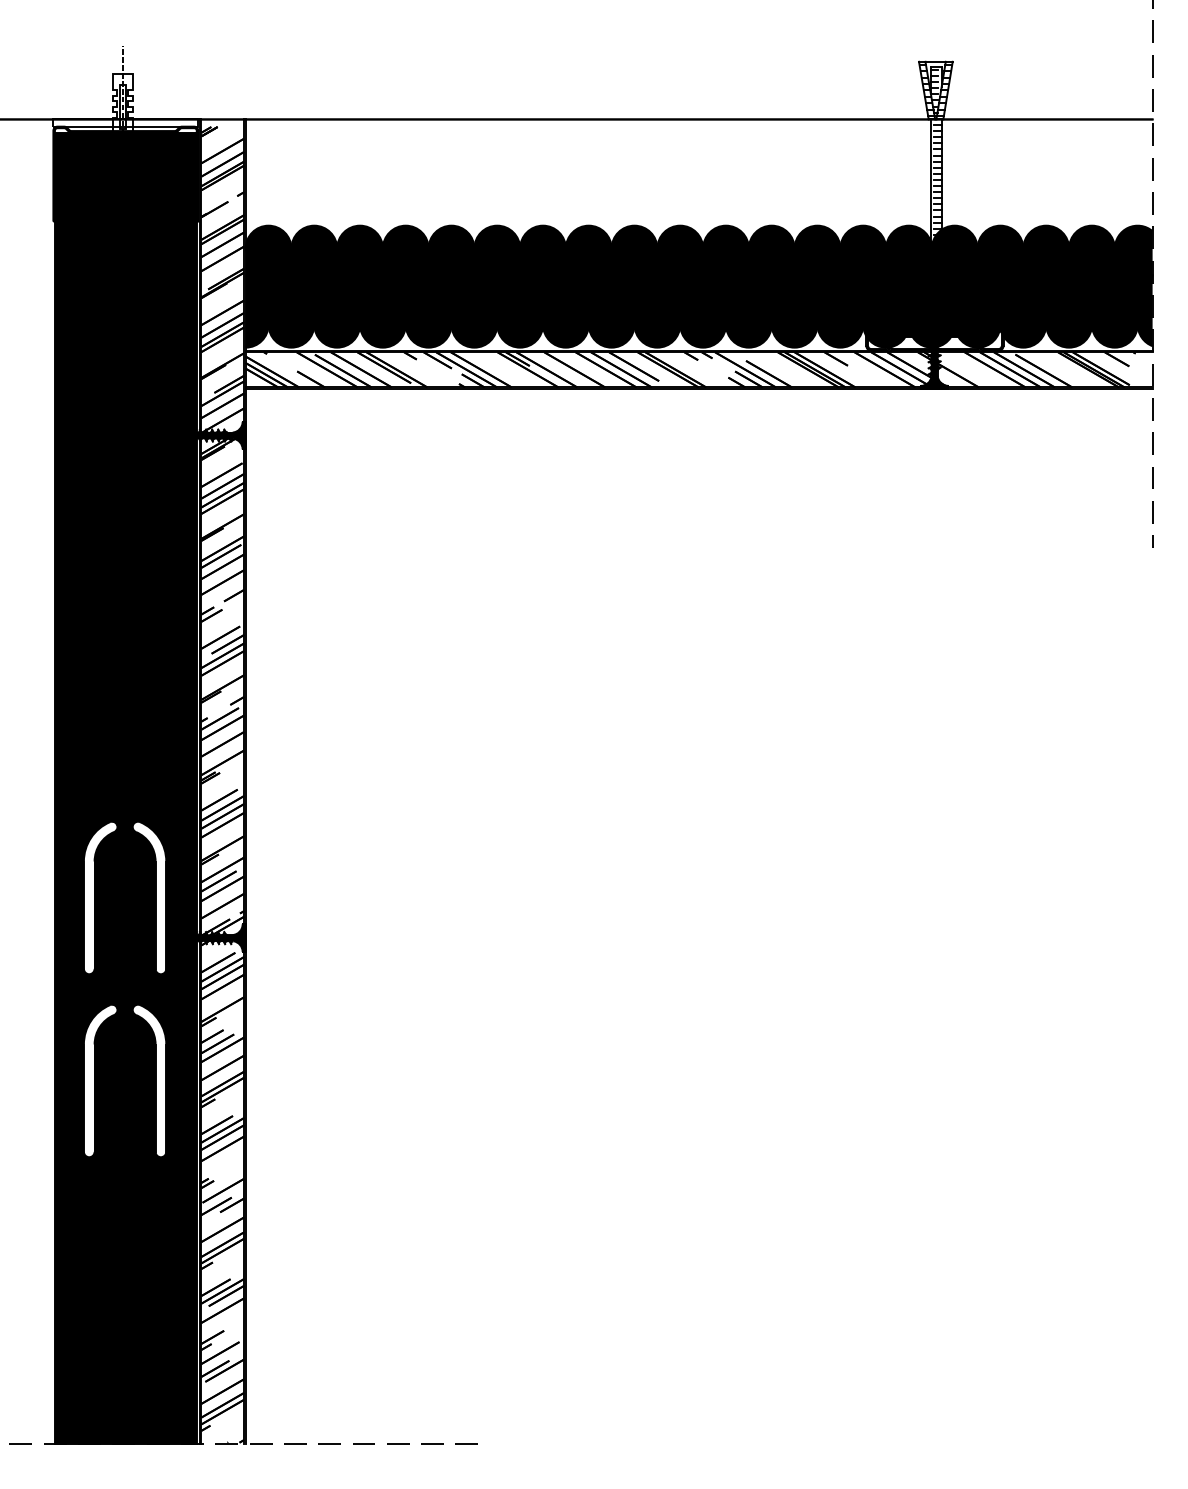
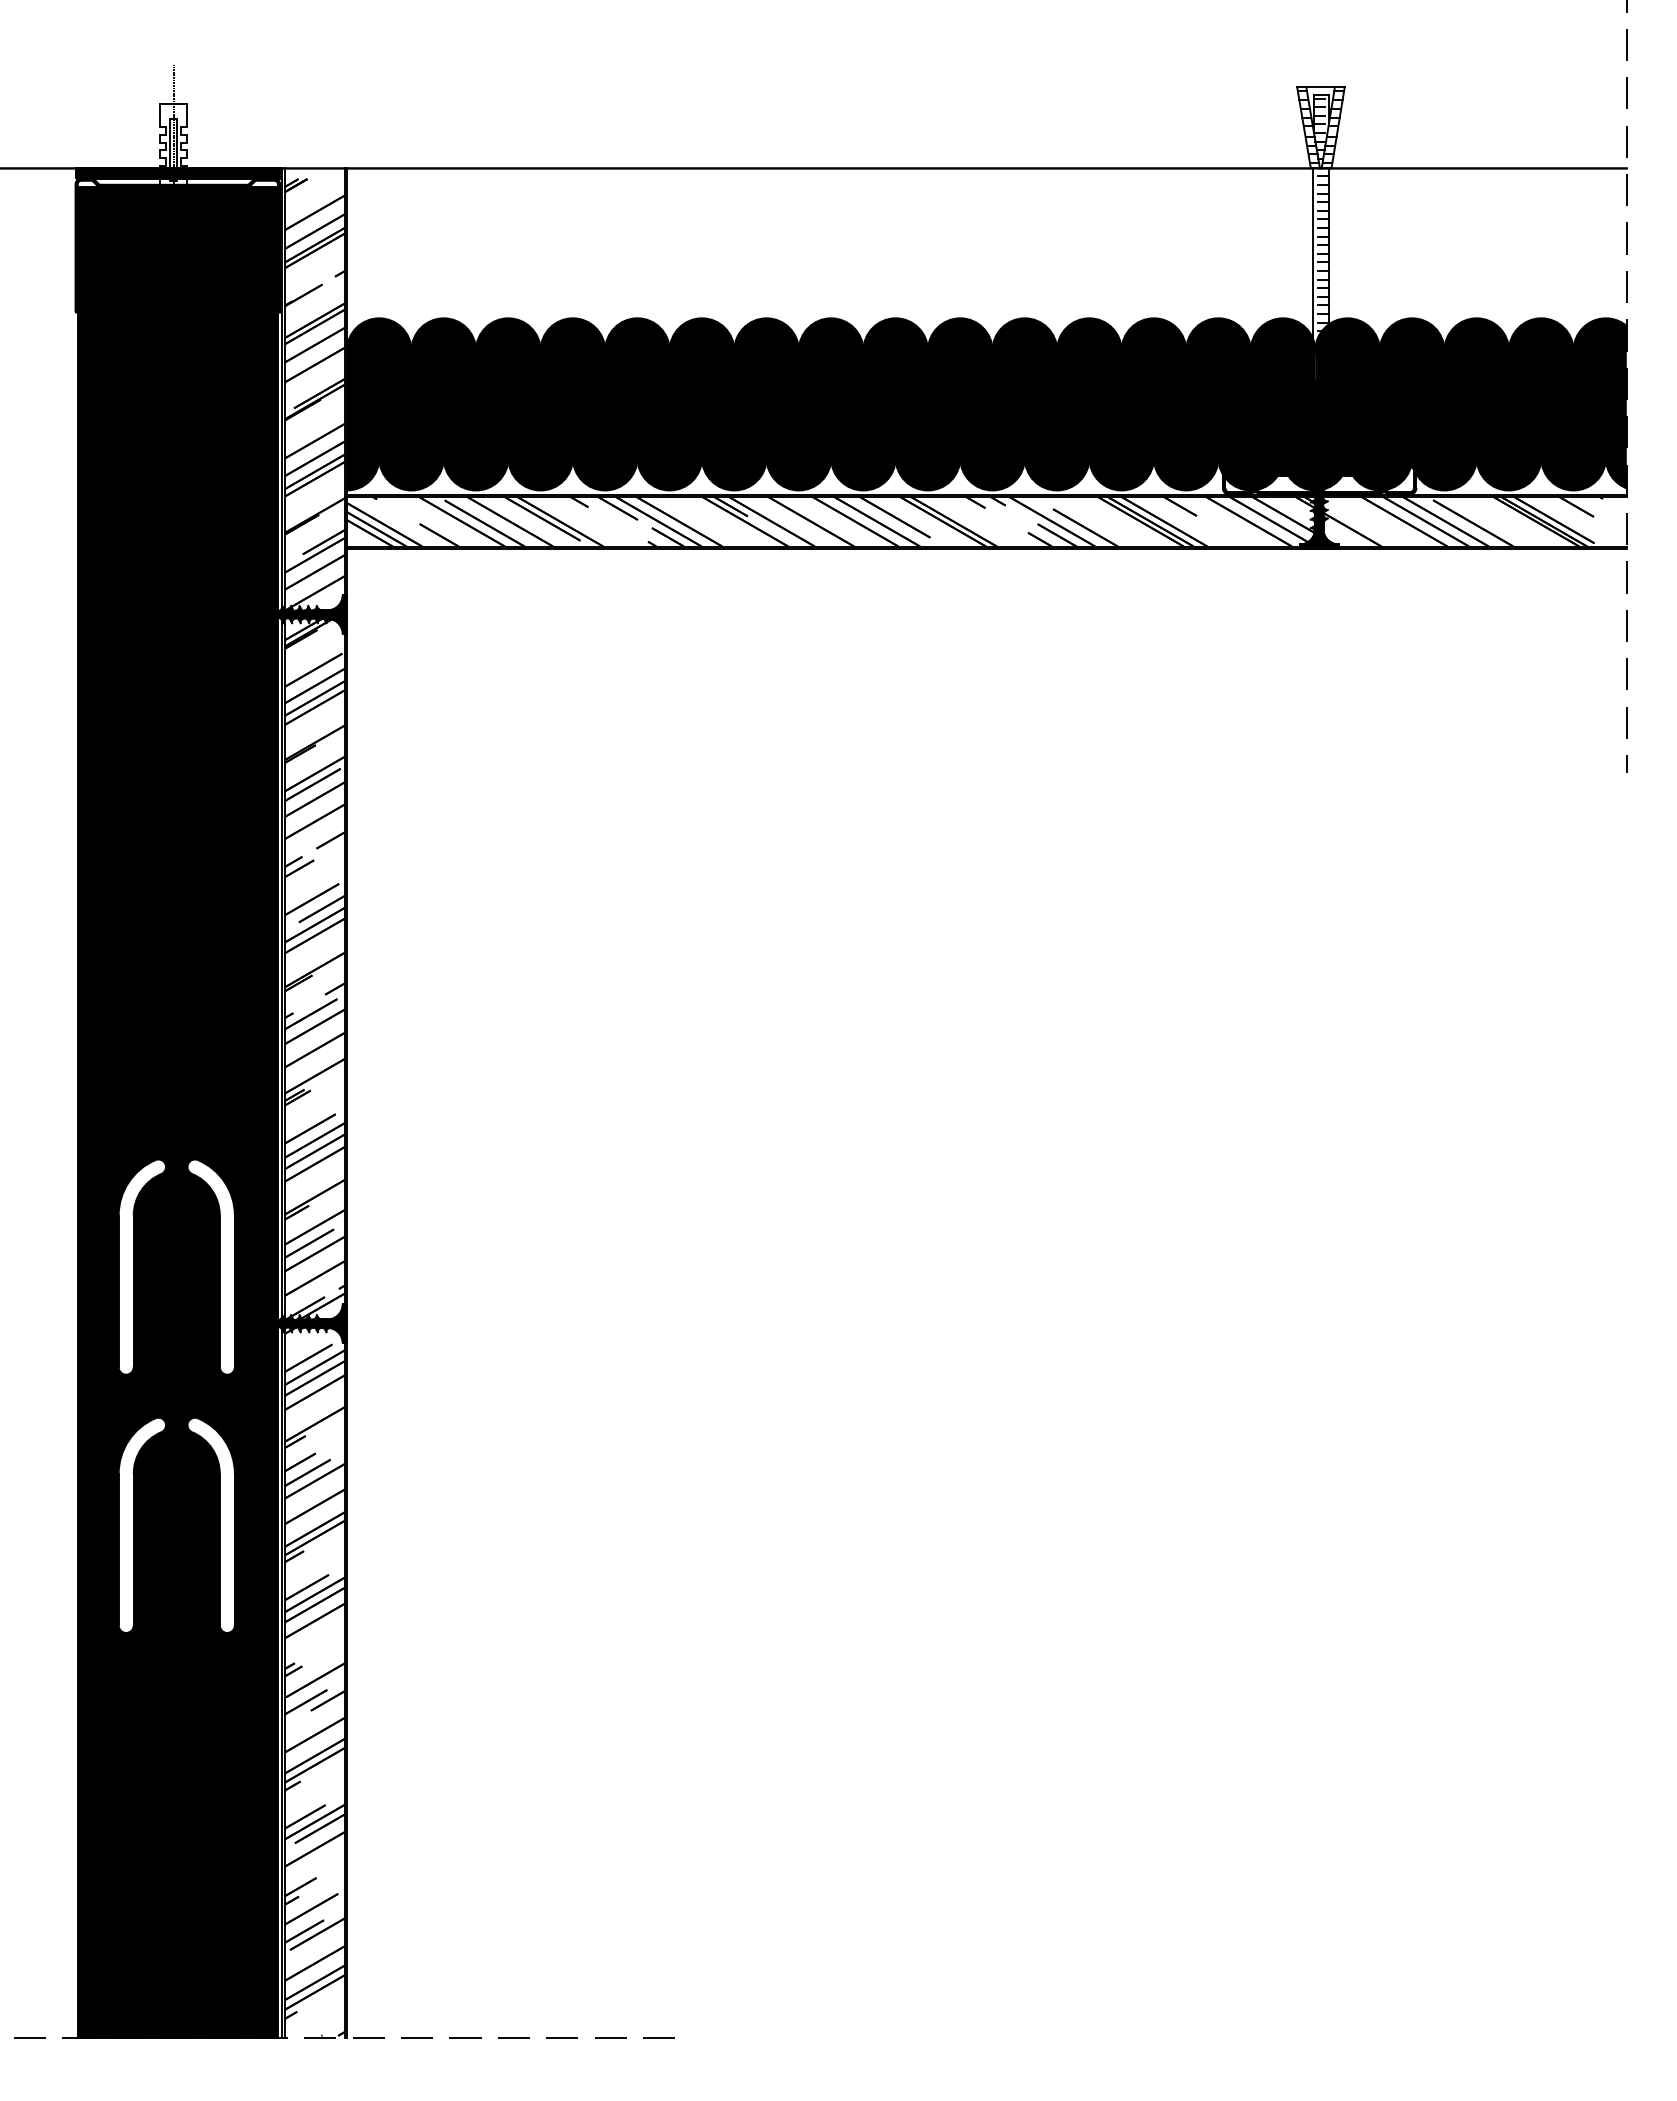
fill: (125, 123) -> (177, 173), added

